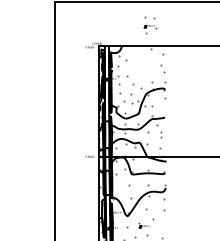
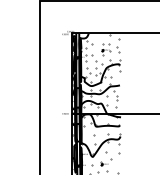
part: (150, 25) -> (106, 49), moved

